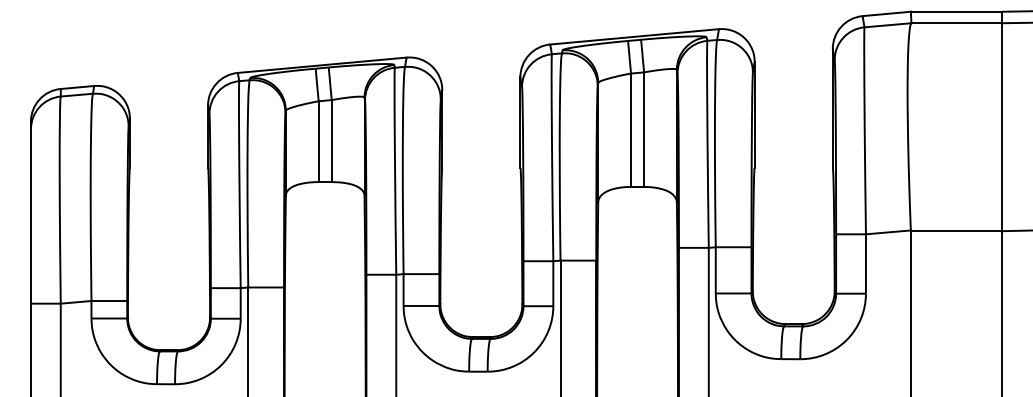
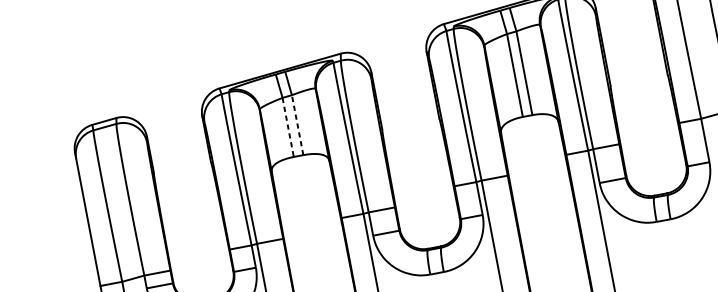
line: (331, 141) -> (297, 125), solid -> dashed
line: (318, 142) -> (288, 128), solid -> dashed

